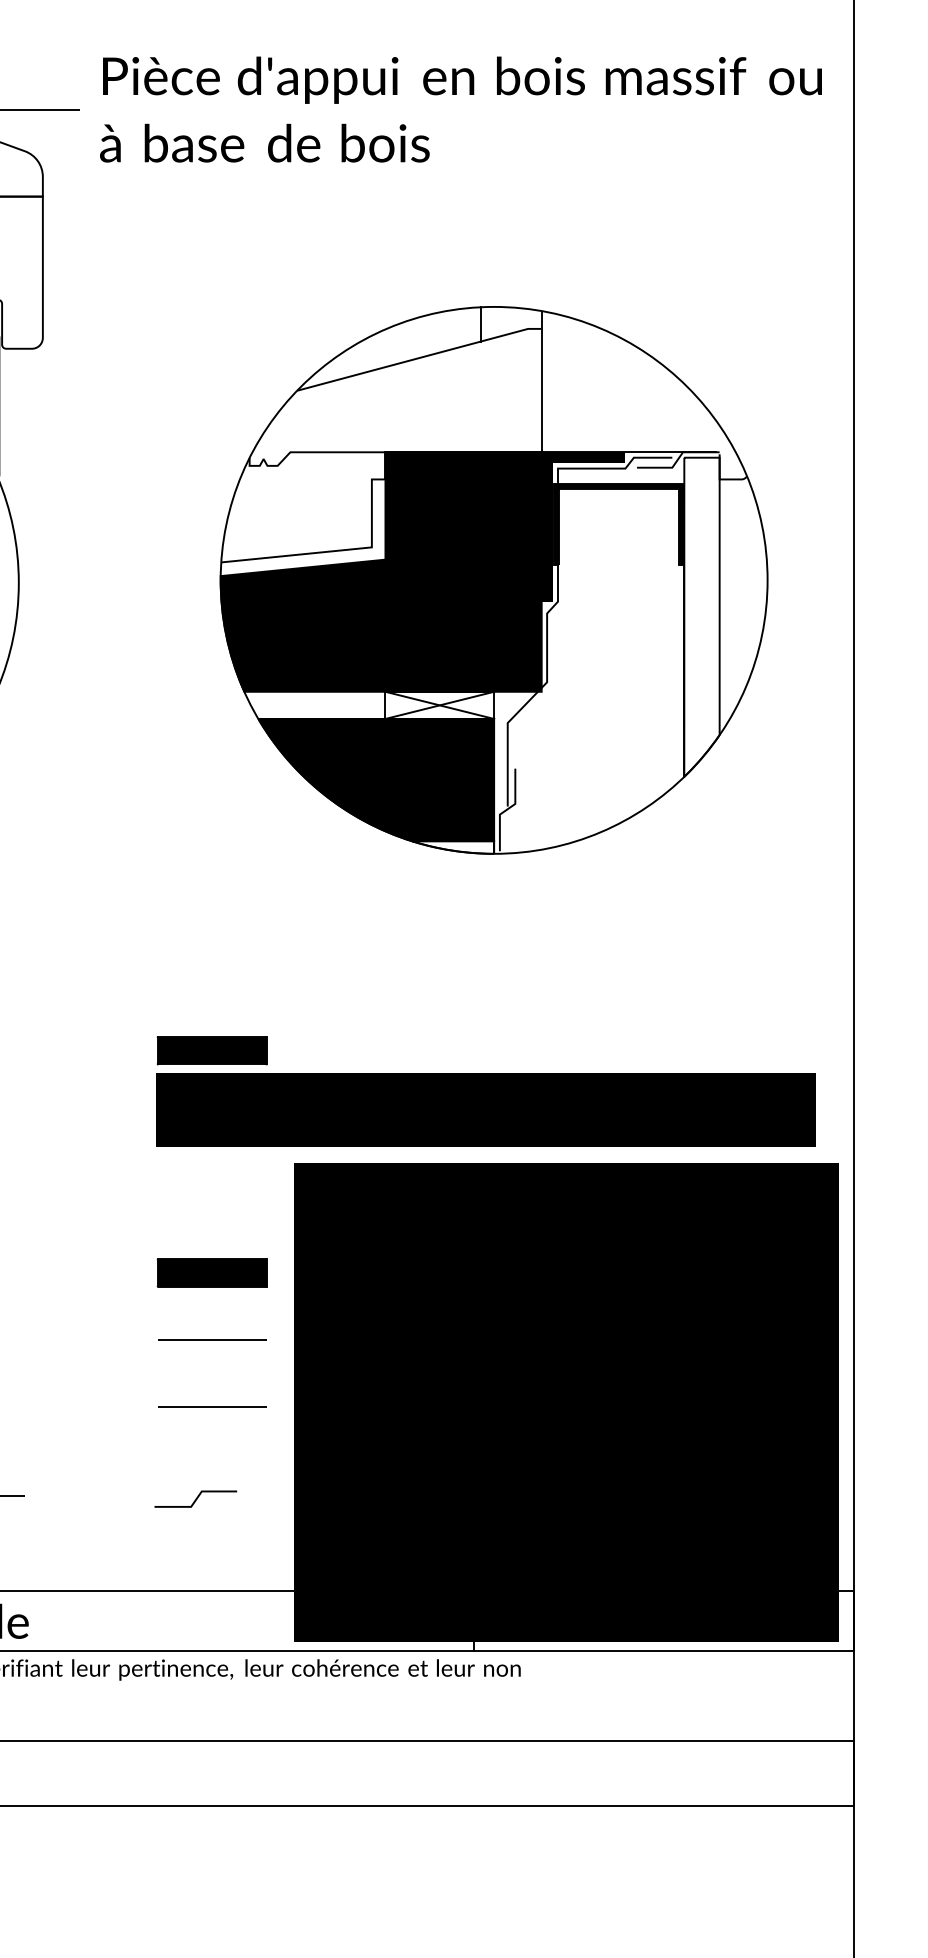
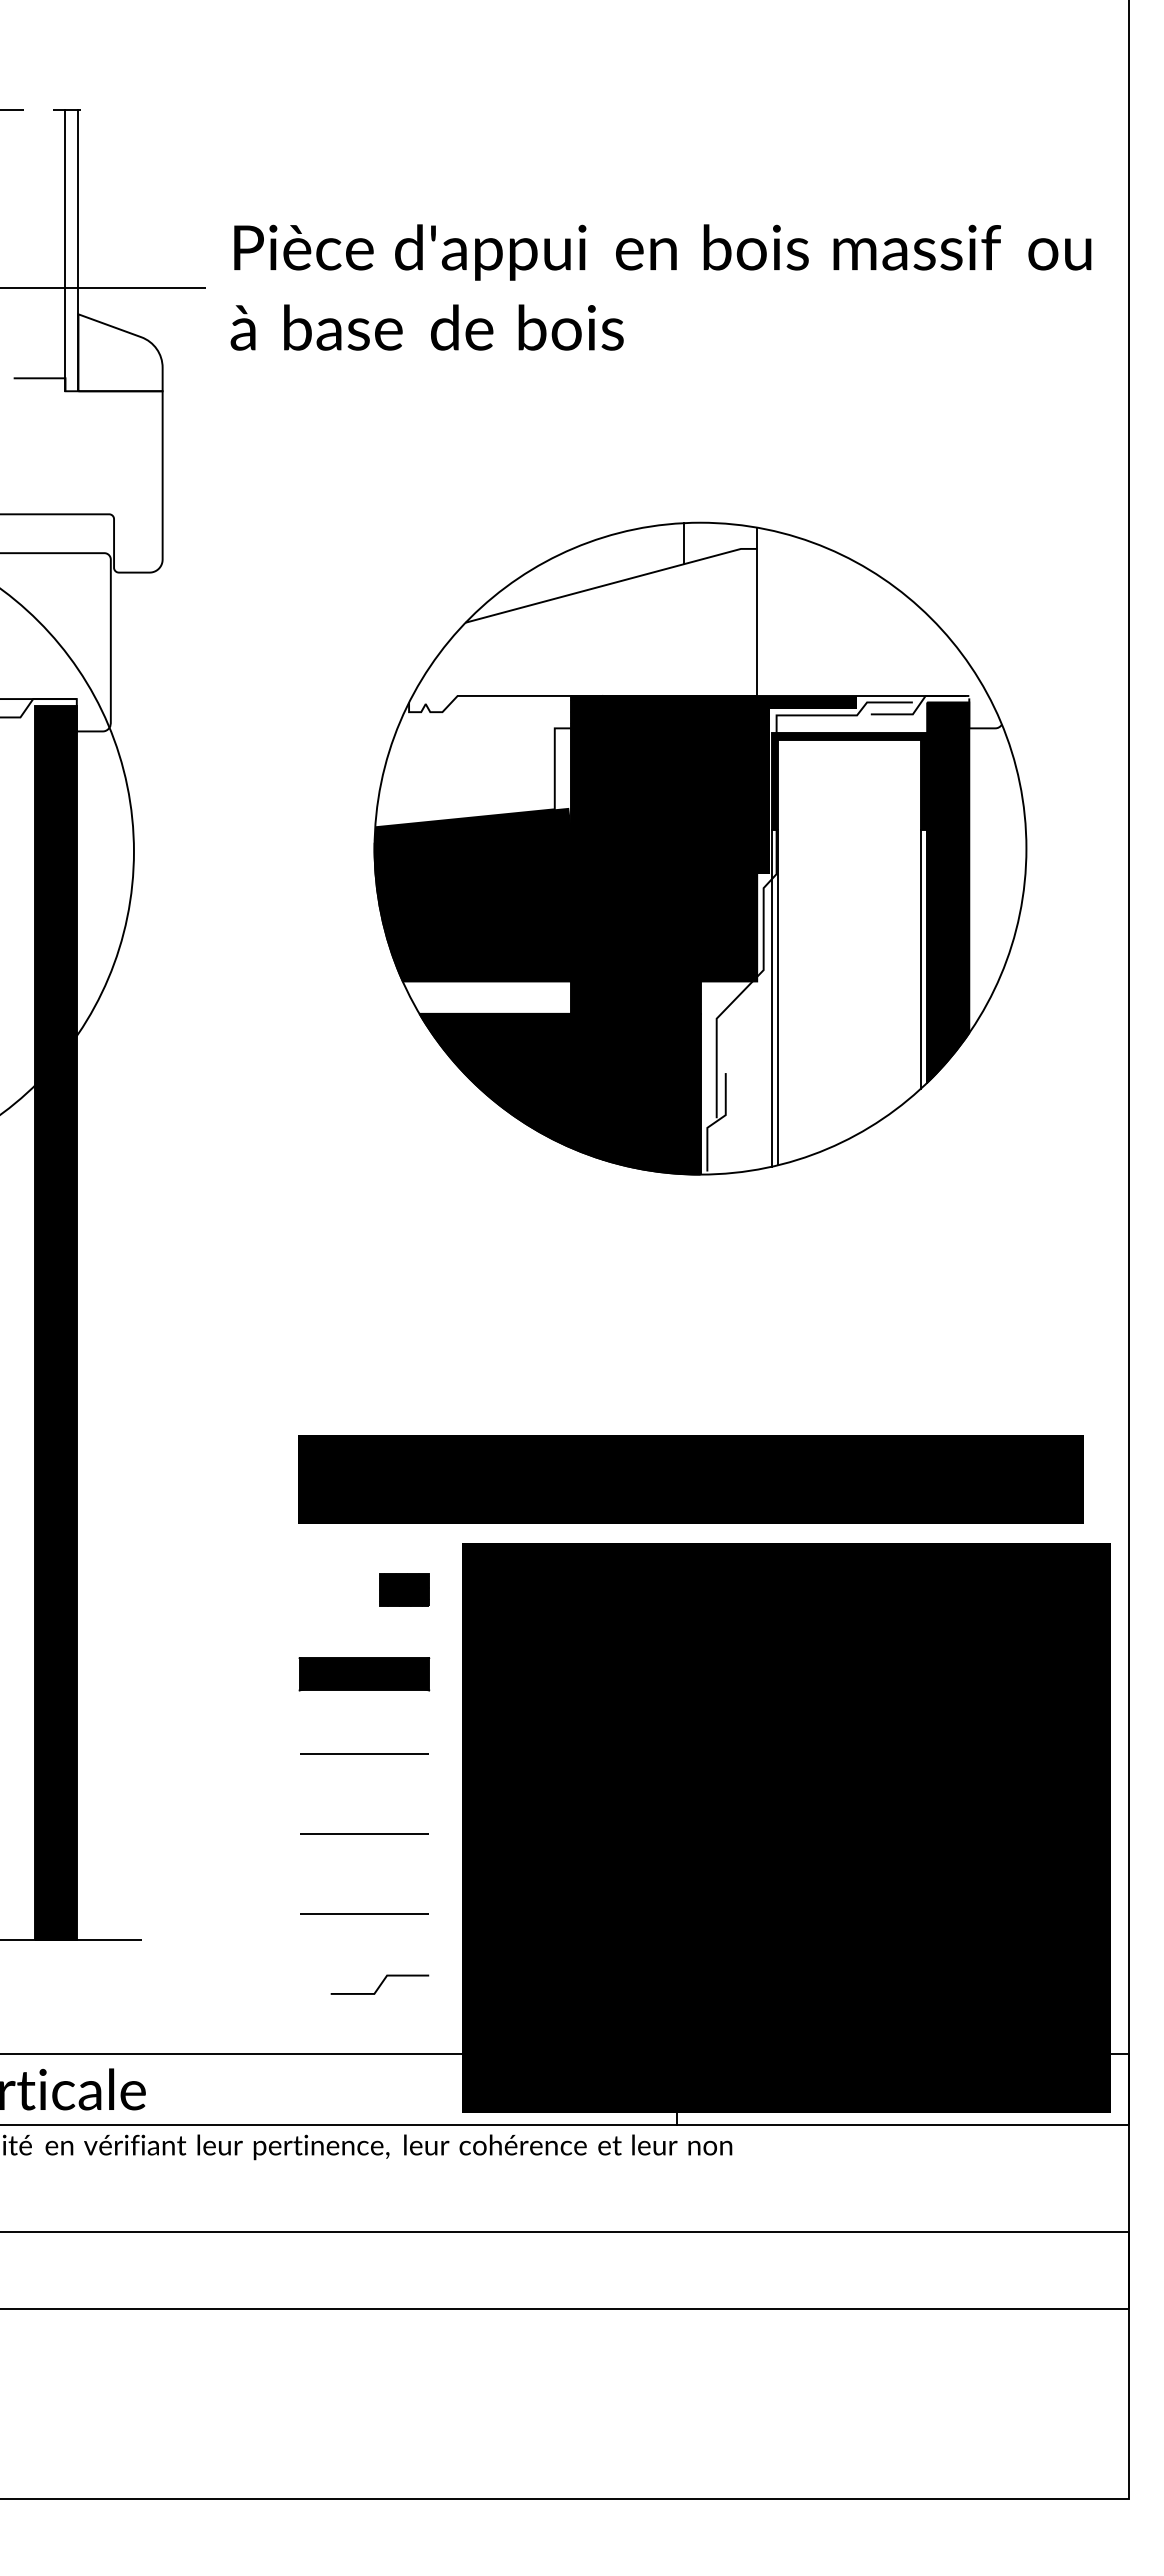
fill: (302, 560) -> (472, 825), added
fill: (702, 617) -> (948, 892), added
line: (678, 673) -> (920, 959), added
fill: (439, 705) -> (635, 997), added
line: (559, 705) -> (778, 997), added
line: (553, 706) -> (771, 998), added
fill: (453, 847) -> (651, 1166), added
part: (212, 1050) -> (364, 1409), removed
part: (245, 1201) -> (404, 1589), added
line: (212, 1473) -> (364, 1913), added
line: (195, 1498) -> (379, 1984), moved

